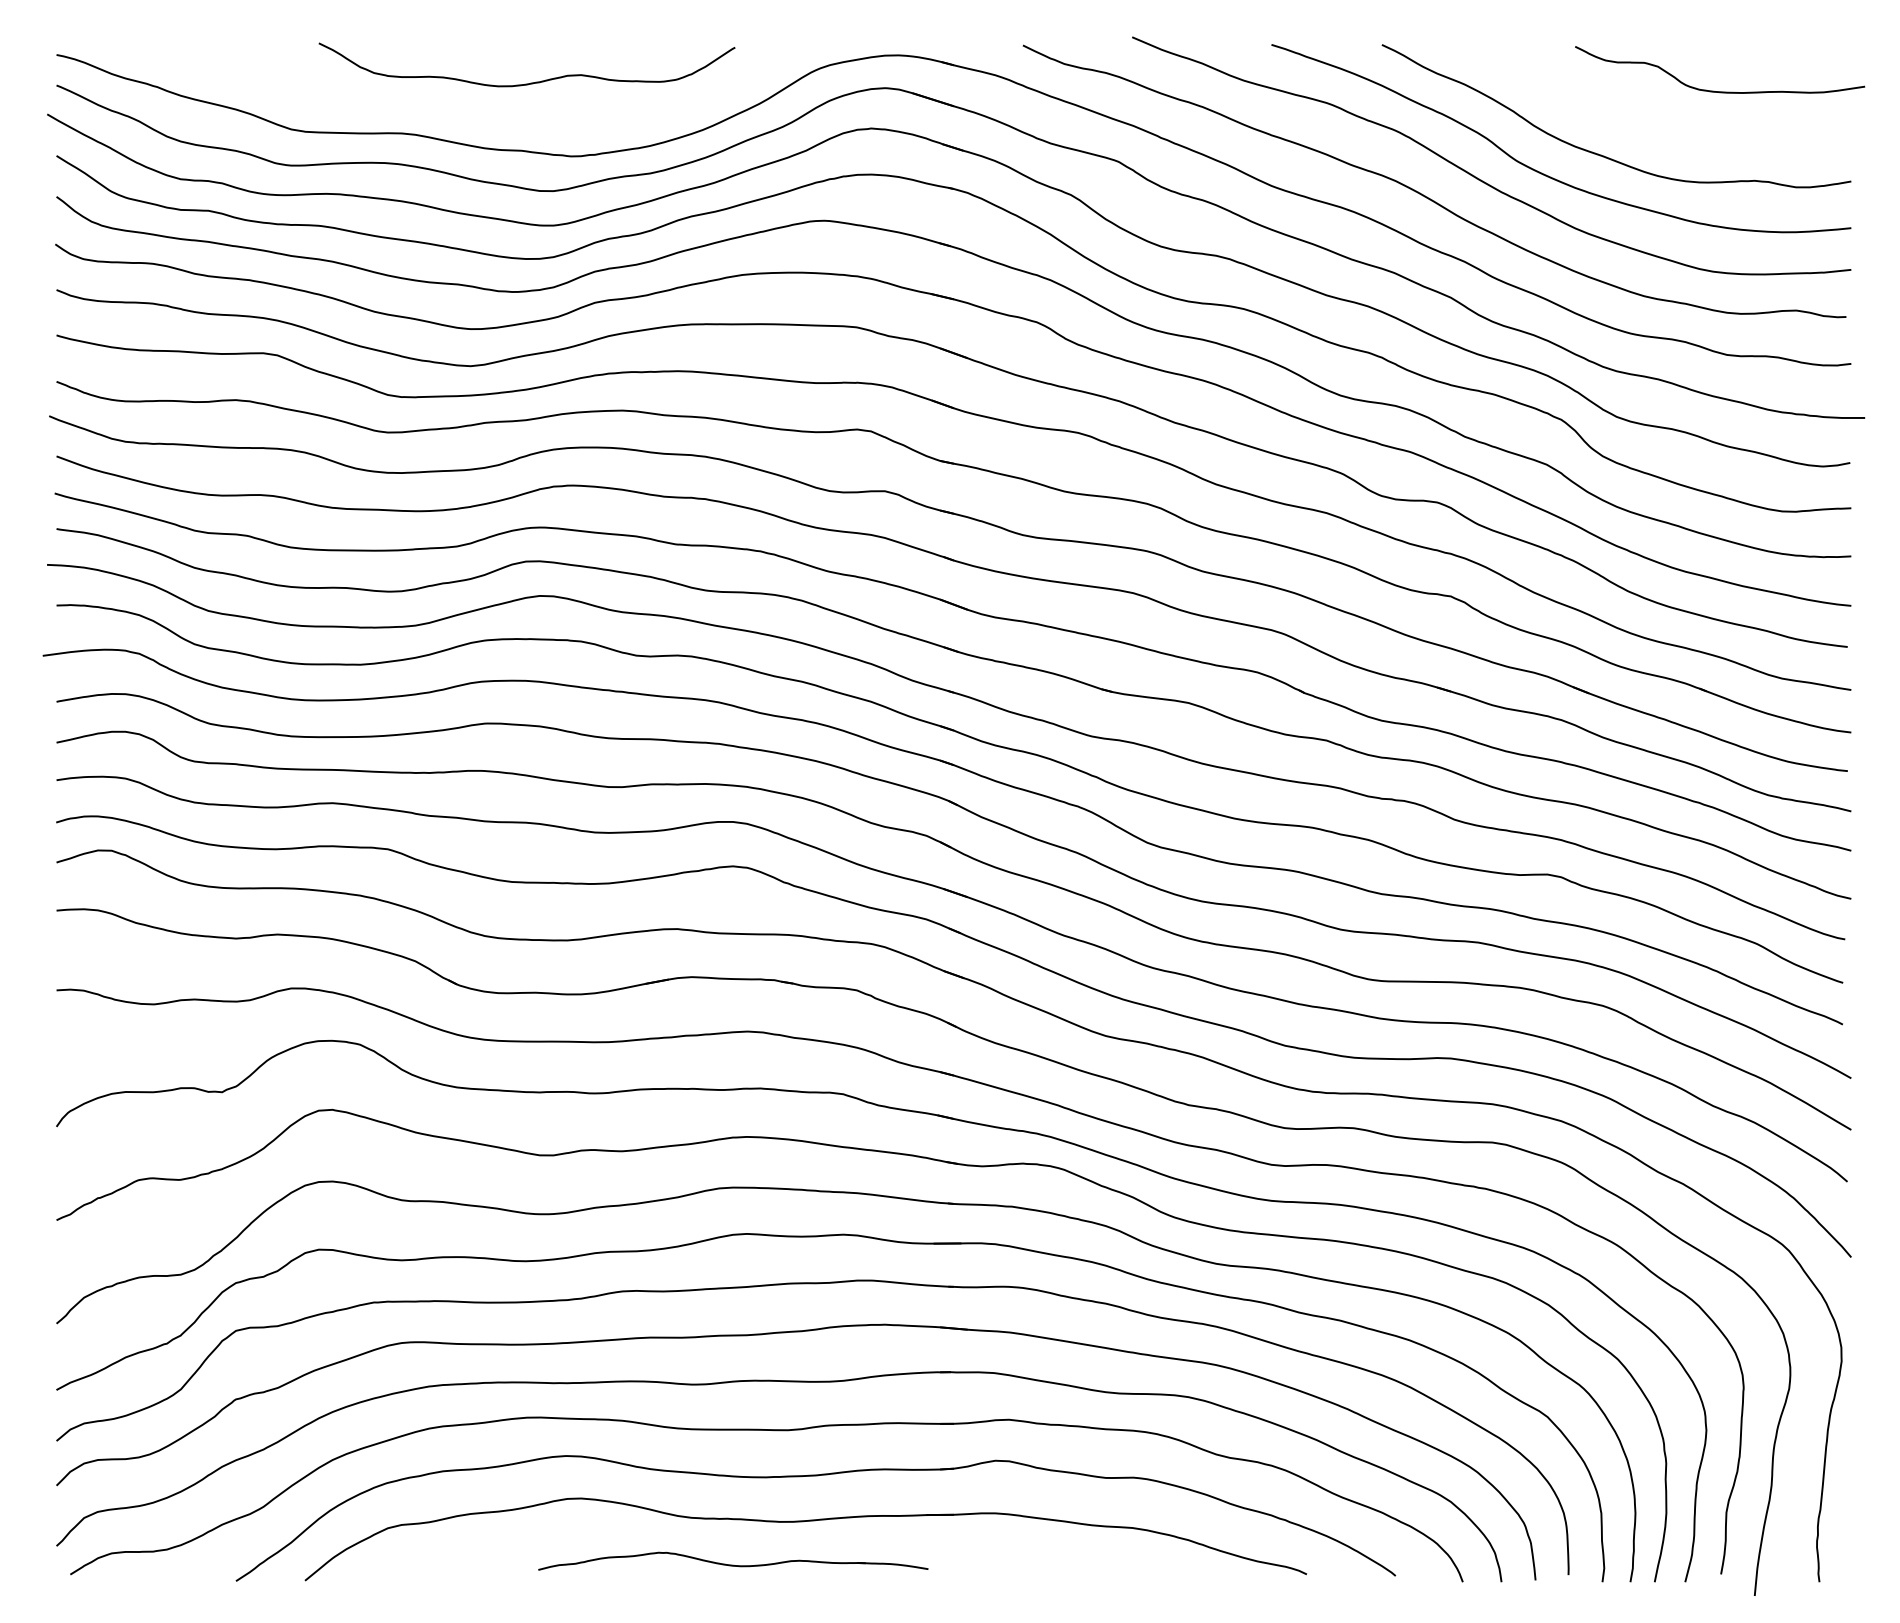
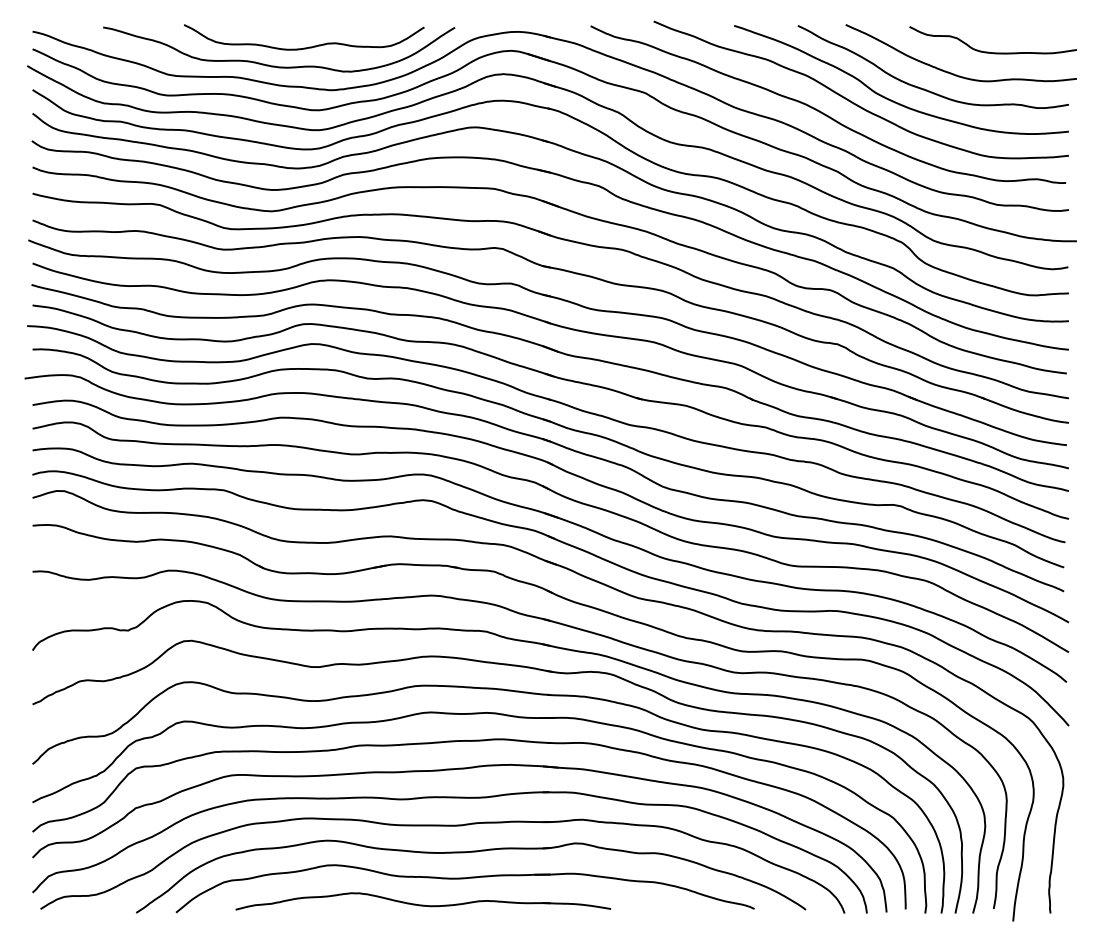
curve: (475, 113) -> (274, 65), added
curve: (1653, 127) -> (954, 73), added
part: (733, 1561) -> (423, 901), size x1.67

